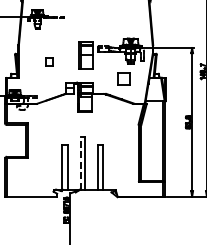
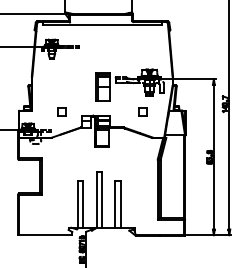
part: (48, 61) -> (61, 111), moved
part: (124, 78) -> (142, 111), size x0.62
line: (80, 162) -> (96, 199), dashed -> solid

